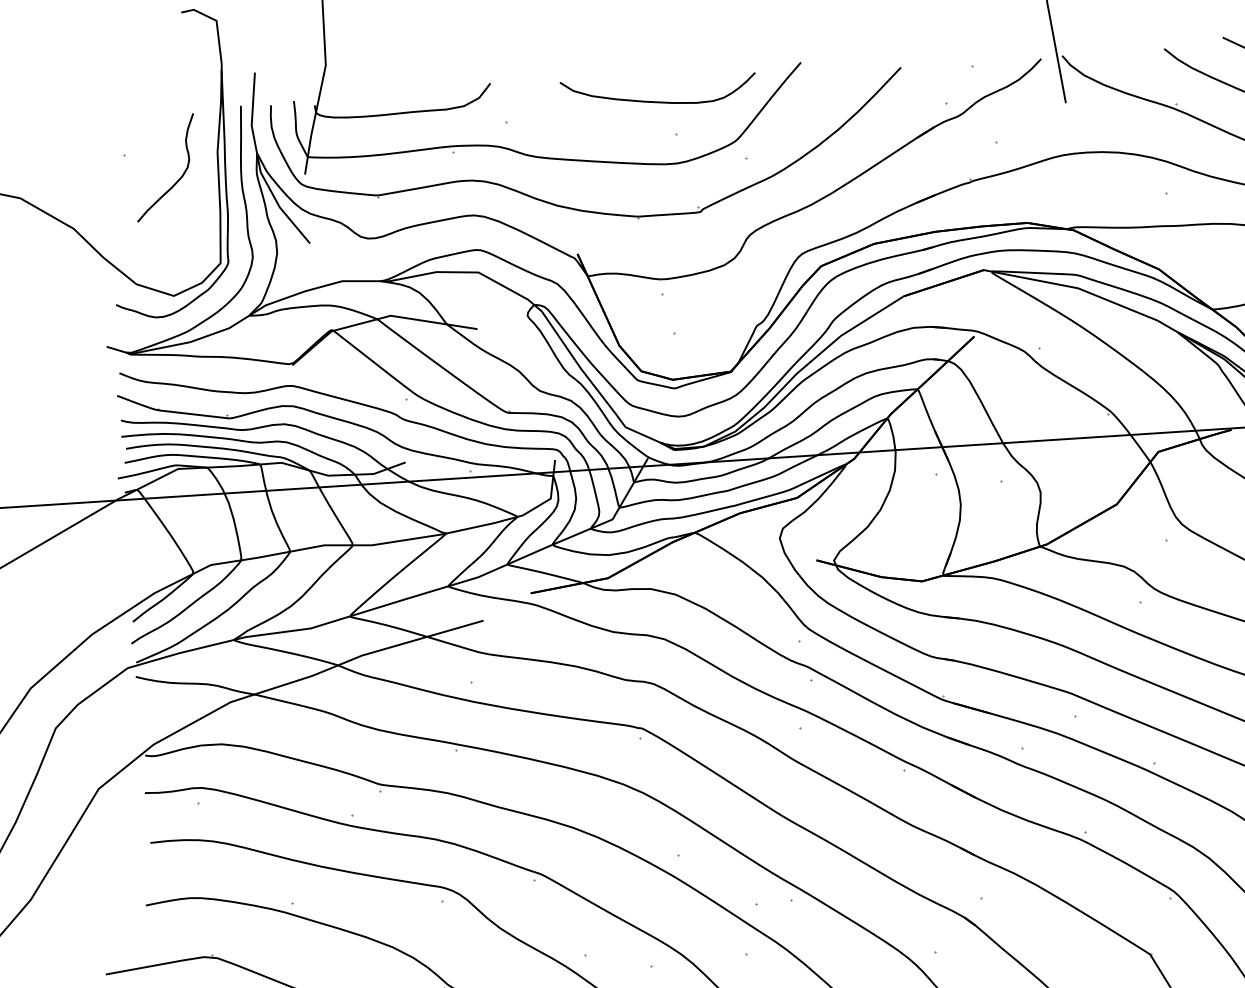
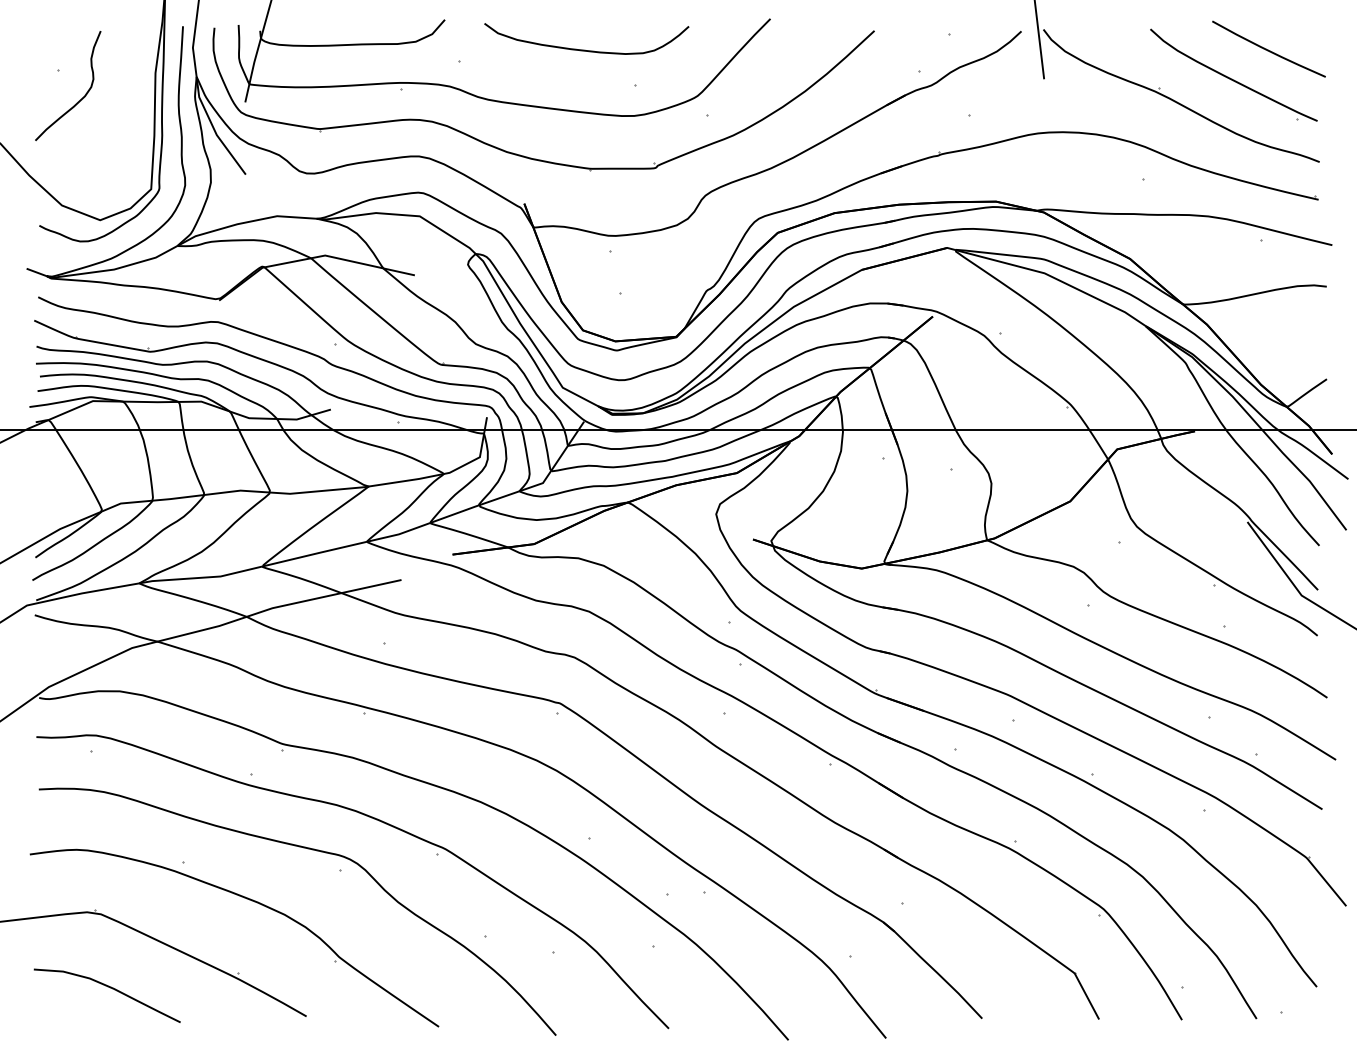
curve: (657, 101) -> (585, 49), moved
curve: (175, 182) -> (77, 101), moved

